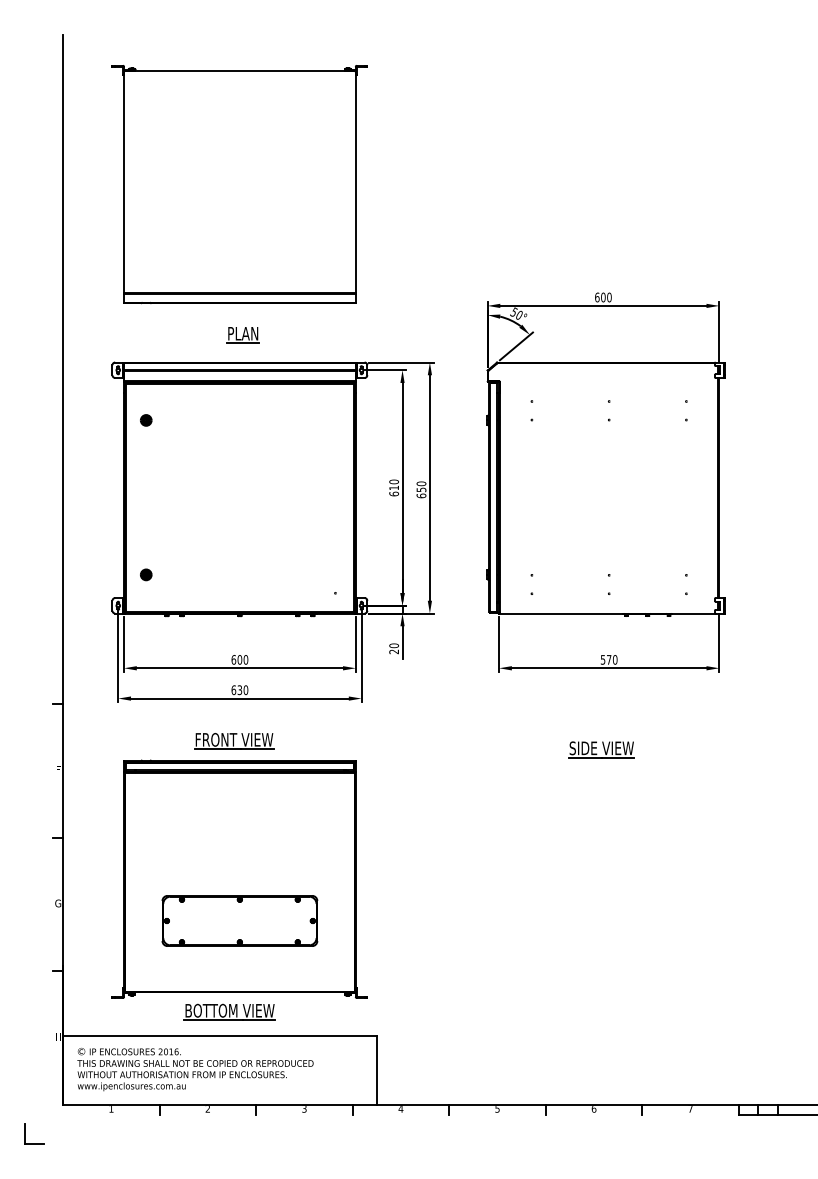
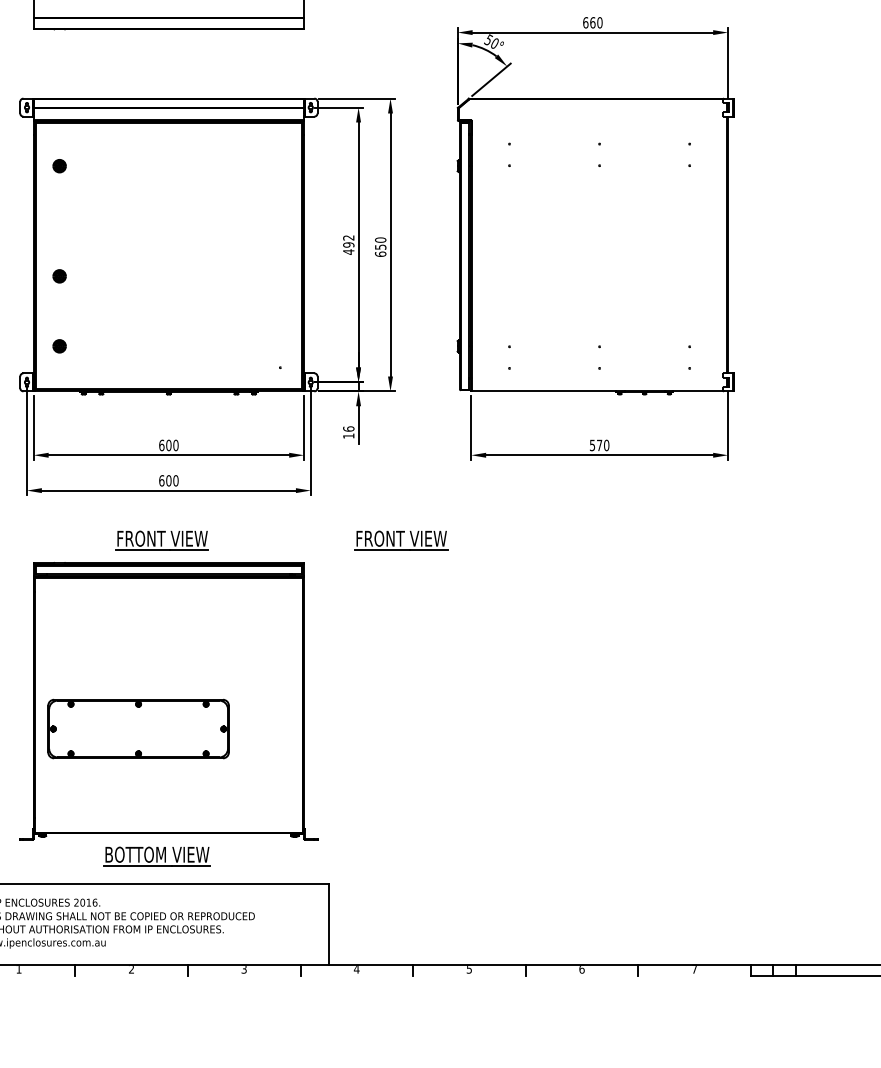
text: (603, 297) -> (592, 22), 600 -> 660
part: (242, 335) -> (171, 67), removed
text: (394, 487) -> (349, 244), 610 -> 492
part: (146, 514) -> (59, 275), added
text: (393, 648) -> (348, 432), 20 -> 16
text: (239, 689) -> (168, 480), 630 -> 600
part: (439, 741) -> (401, 540), added
part: (601, 749) -> (590, 550), removed
part: (239, 920) -> (138, 728), moved

